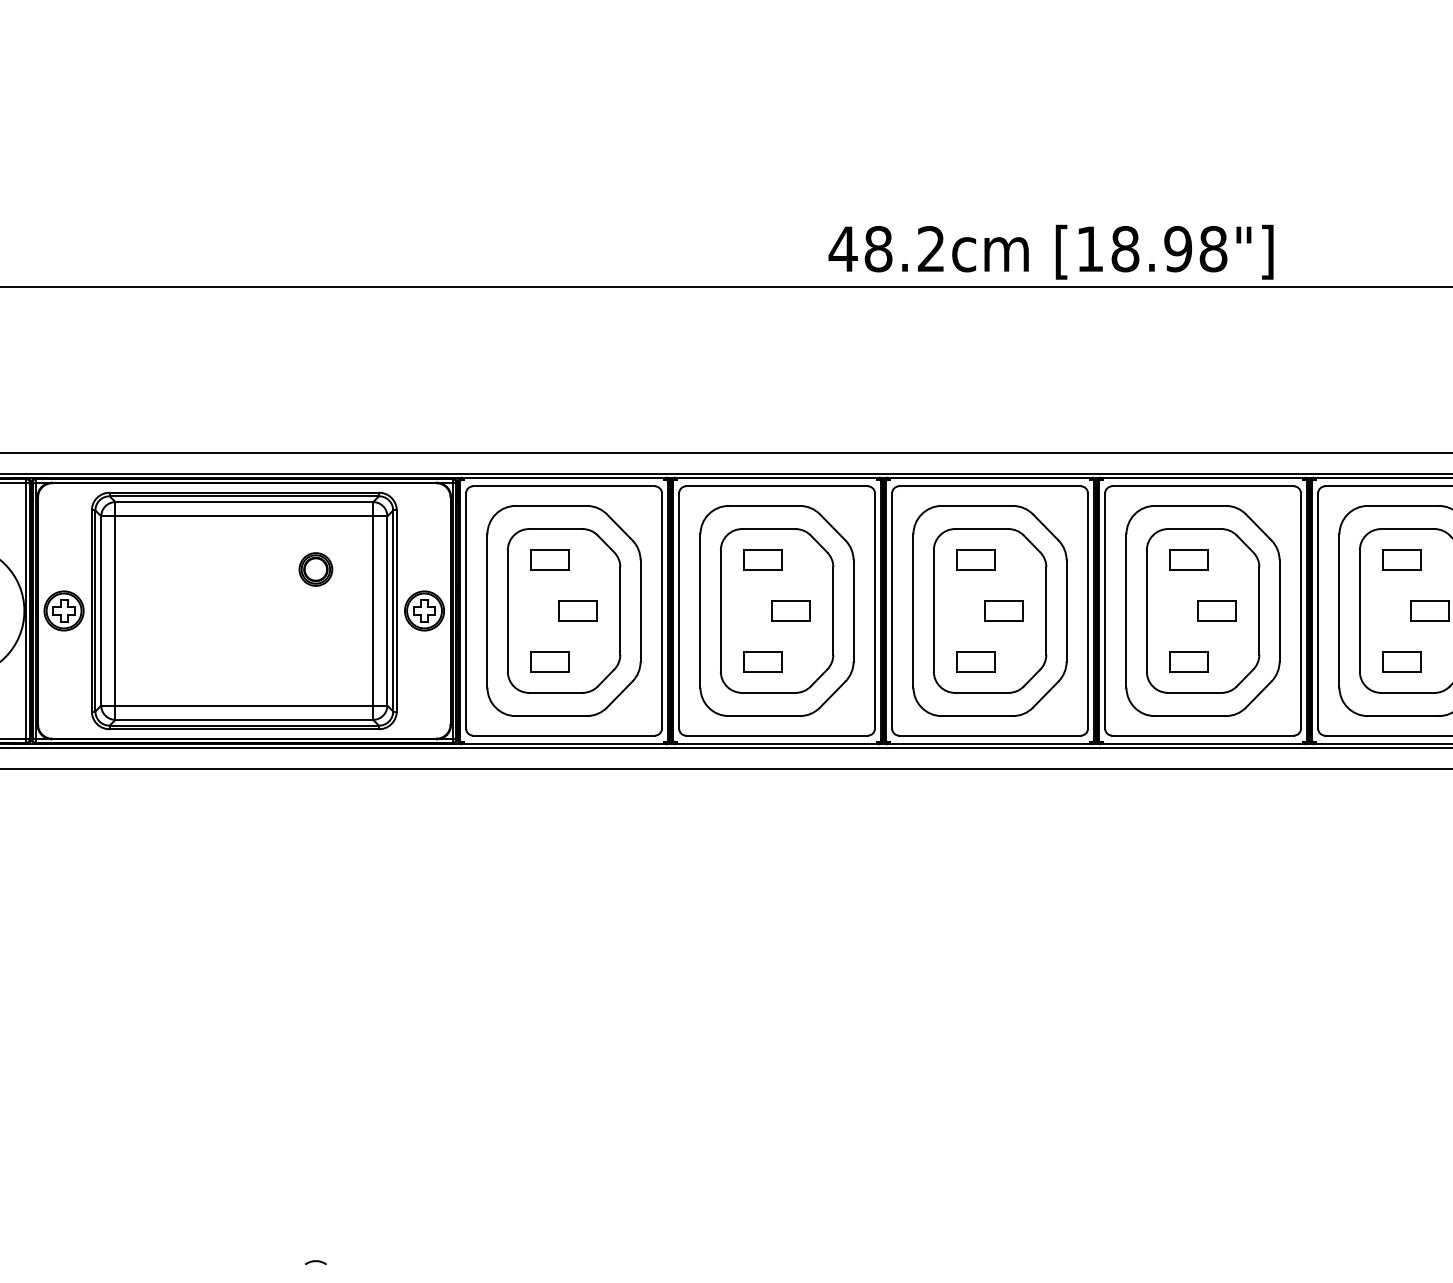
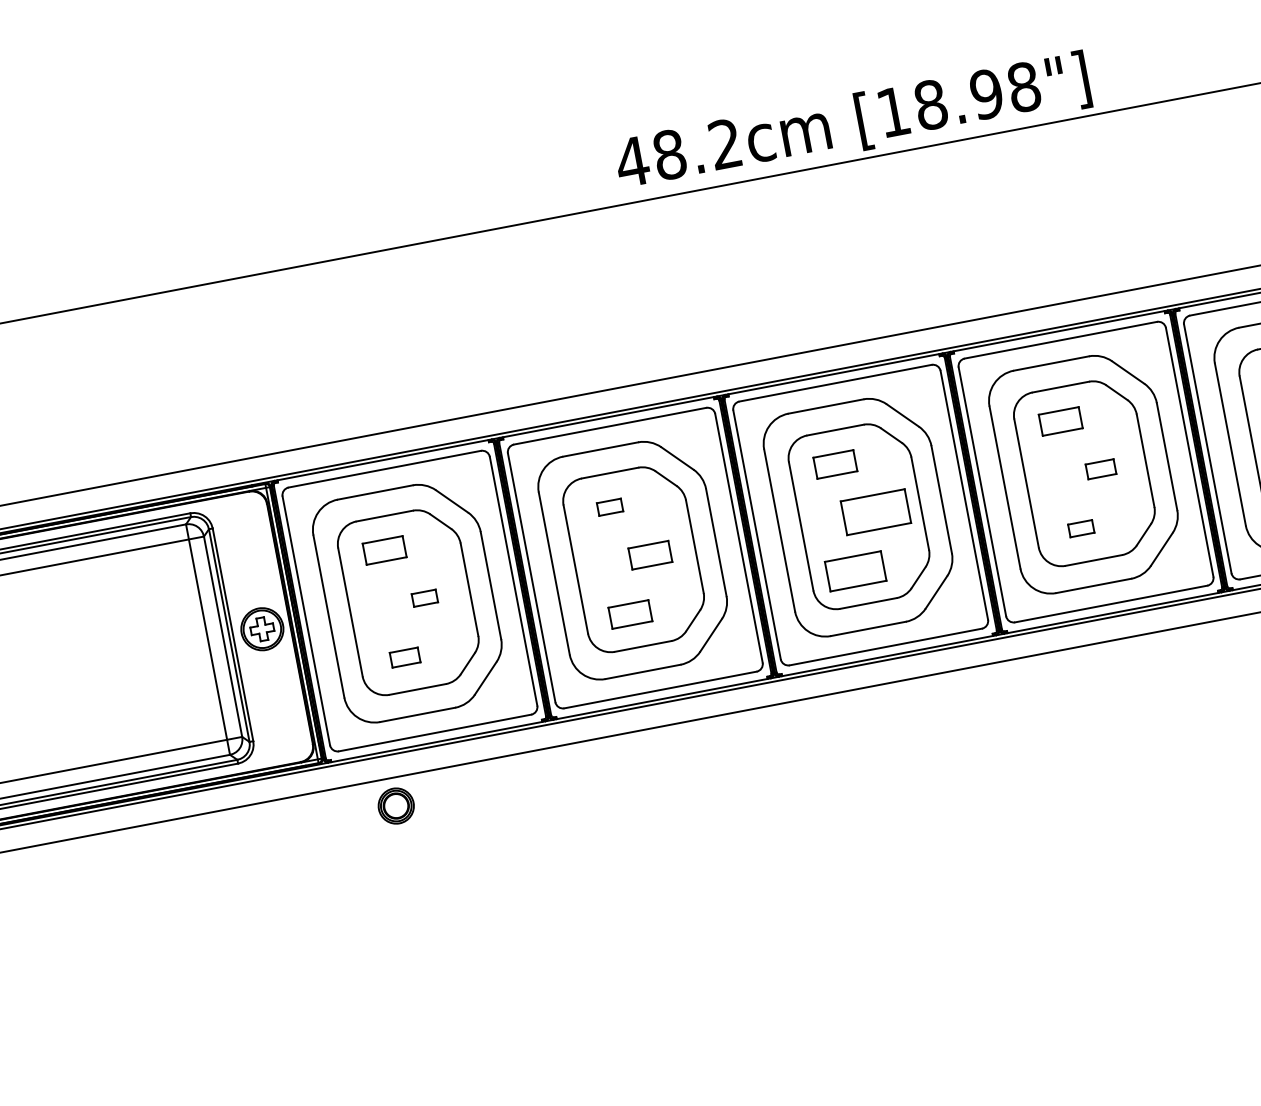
part: (762, 559) -> (609, 506), size x0.6
part: (315, 569) -> (395, 806), moved
part: (577, 610) -> (424, 597), size x0.6
part: (1003, 610) -> (874, 511), size x1.6
part: (1216, 610) -> (1100, 468), size x0.7
part: (549, 661) -> (404, 657), size x0.7
part: (975, 661) -> (855, 571), size x1.4
part: (1188, 661) -> (1080, 528), size x0.6

